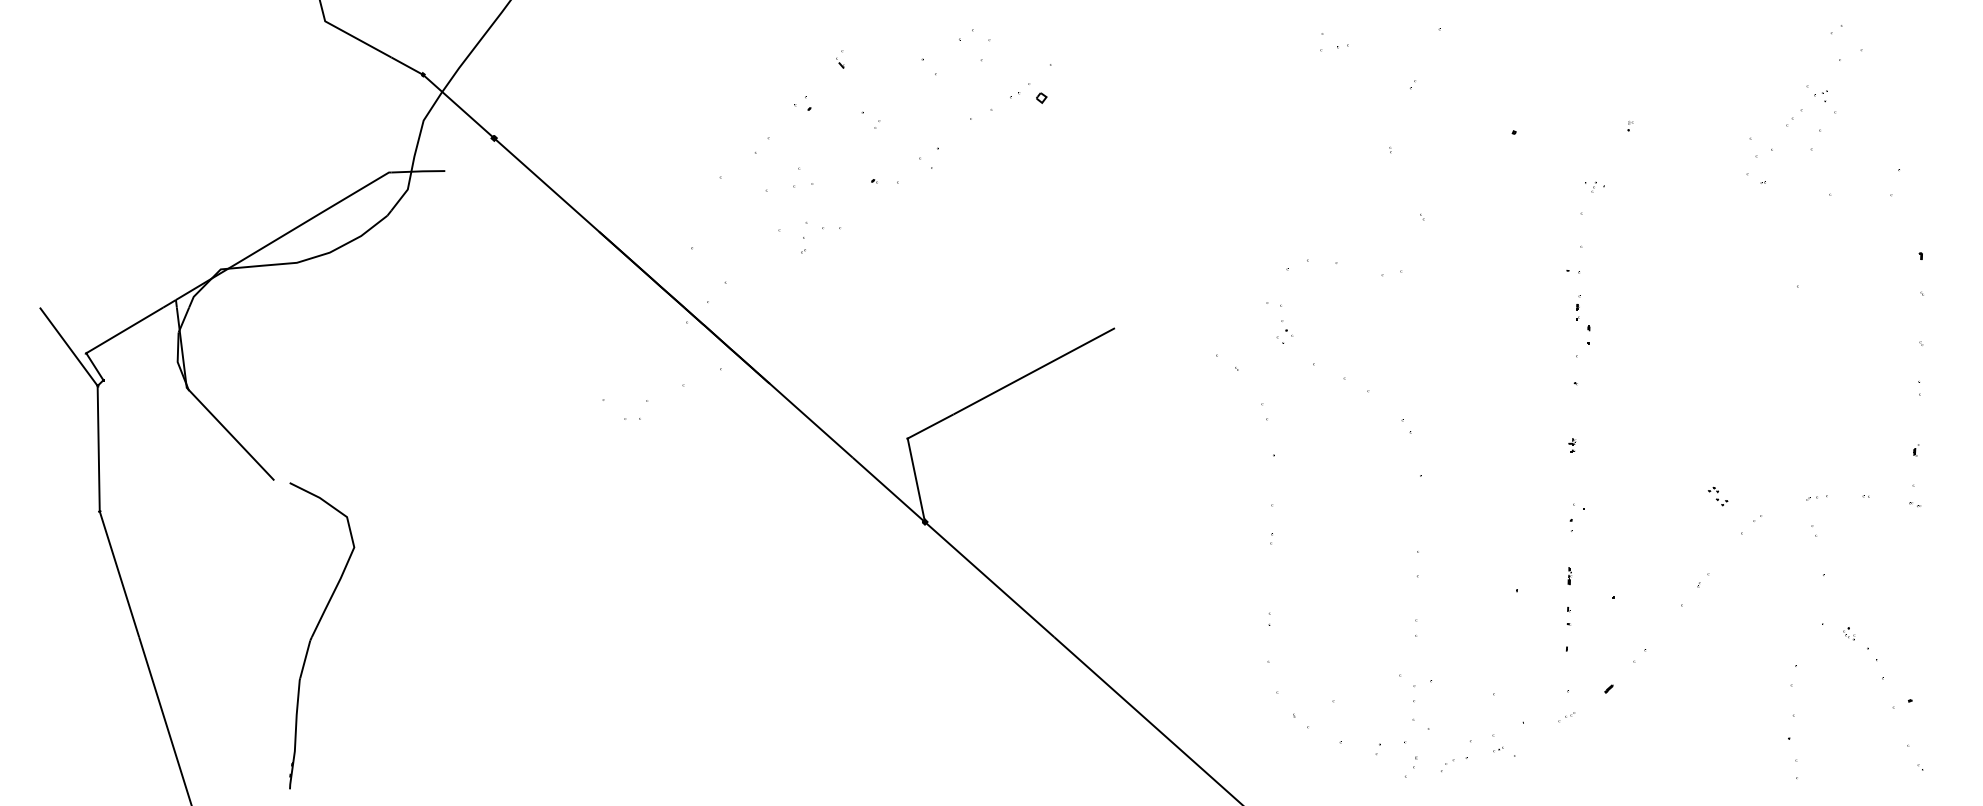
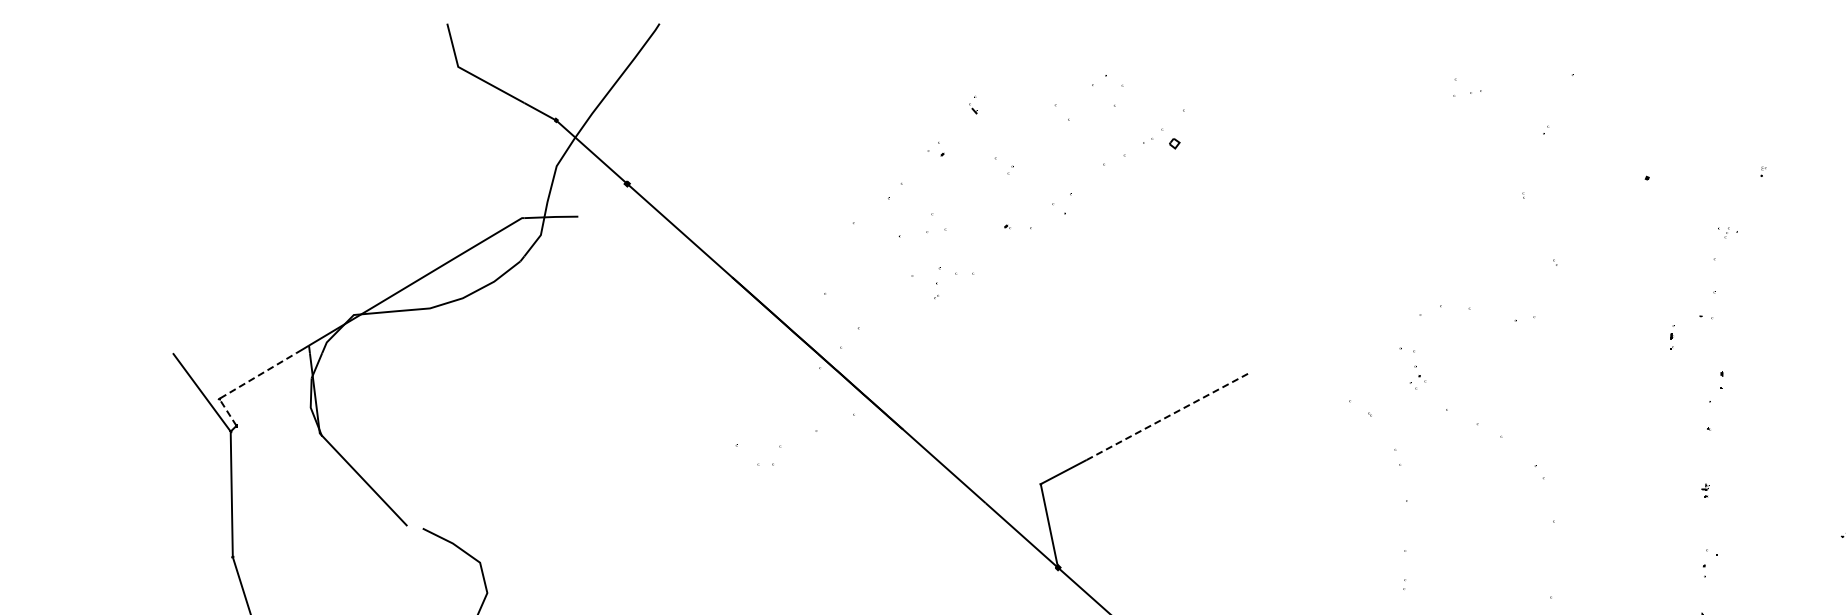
part: (1578, 307) -> (1672, 337), moved
line: (111, 338) -> (244, 384), solid -> dashed
line: (1034, 371) -> (1167, 417), solid -> dashed

